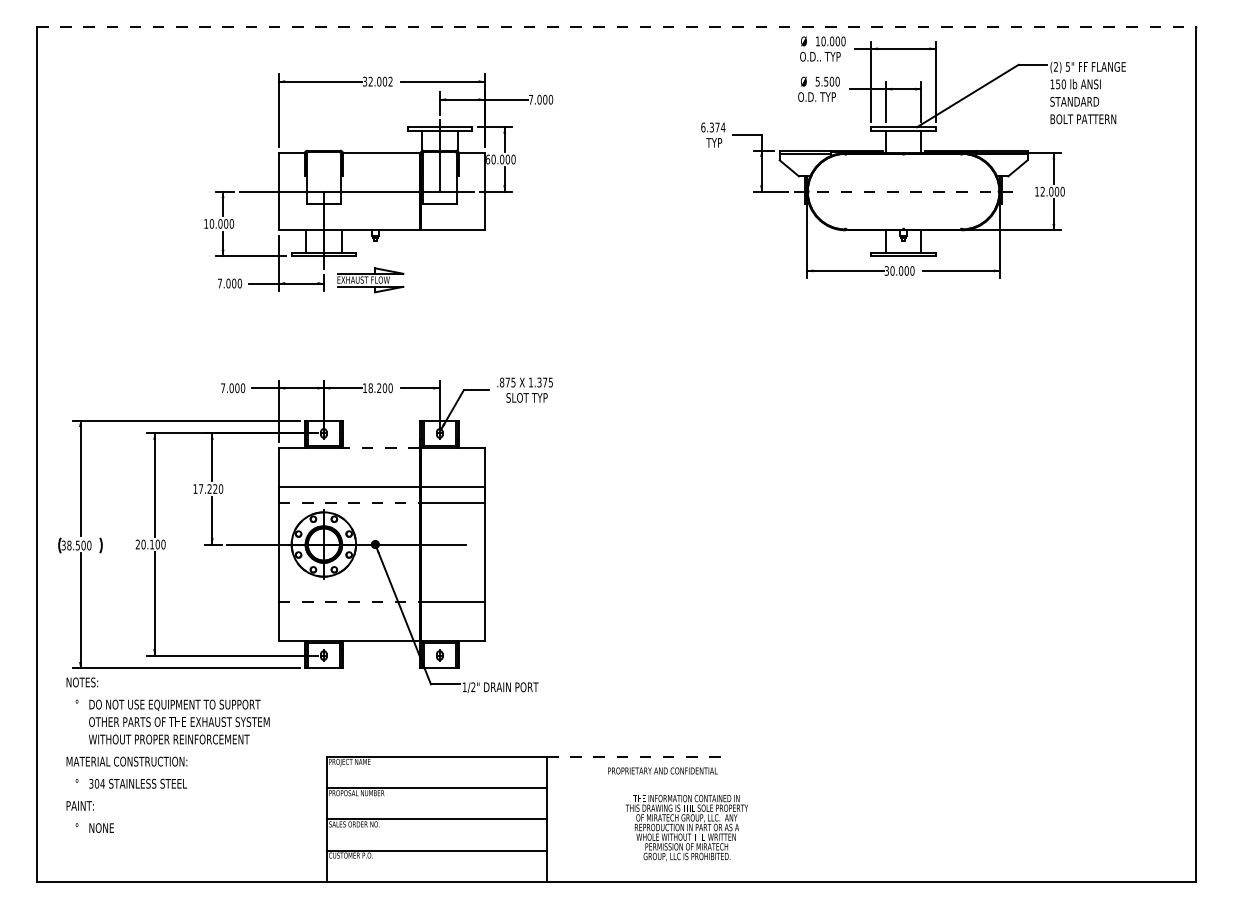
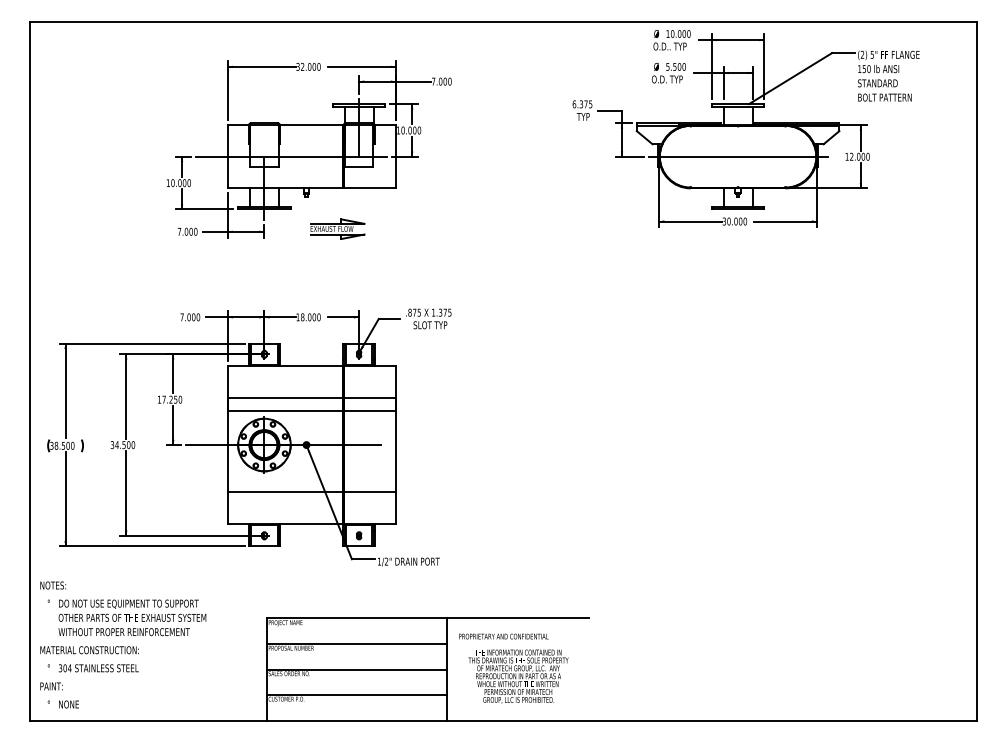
line: (616, 27) -> (503, 22), dashed -> solid
text: (390, 81) -> (318, 66), 32.002 -> 32.000
text: (722, 127) -> (590, 104), 6.374 -> 6.375
text: (488, 159) -> (398, 130), 60.000 -> 10.000
line: (904, 191) -> (738, 156), dashed -> solid
part: (370, 280) -> (337, 229), moved
text: (379, 388) -> (309, 317), 18.200 -> 18.000
line: (379, 447) -> (309, 365), dashed -> solid
text: (215, 488) -> (175, 399), 17.220 -> 17.250
line: (349, 502) -> (285, 410), dashed -> solid
text: (144, 544) -> (117, 445), 20.100 -> 34.500
line: (349, 602) -> (285, 492), dashed -> solid
text: (167, 754) -> (122, 644), moved
line: (633, 756) -> (517, 618), dashed -> solid
text: (662, 770) -> (503, 636), moved
text: (686, 827) -> (518, 676), moved

